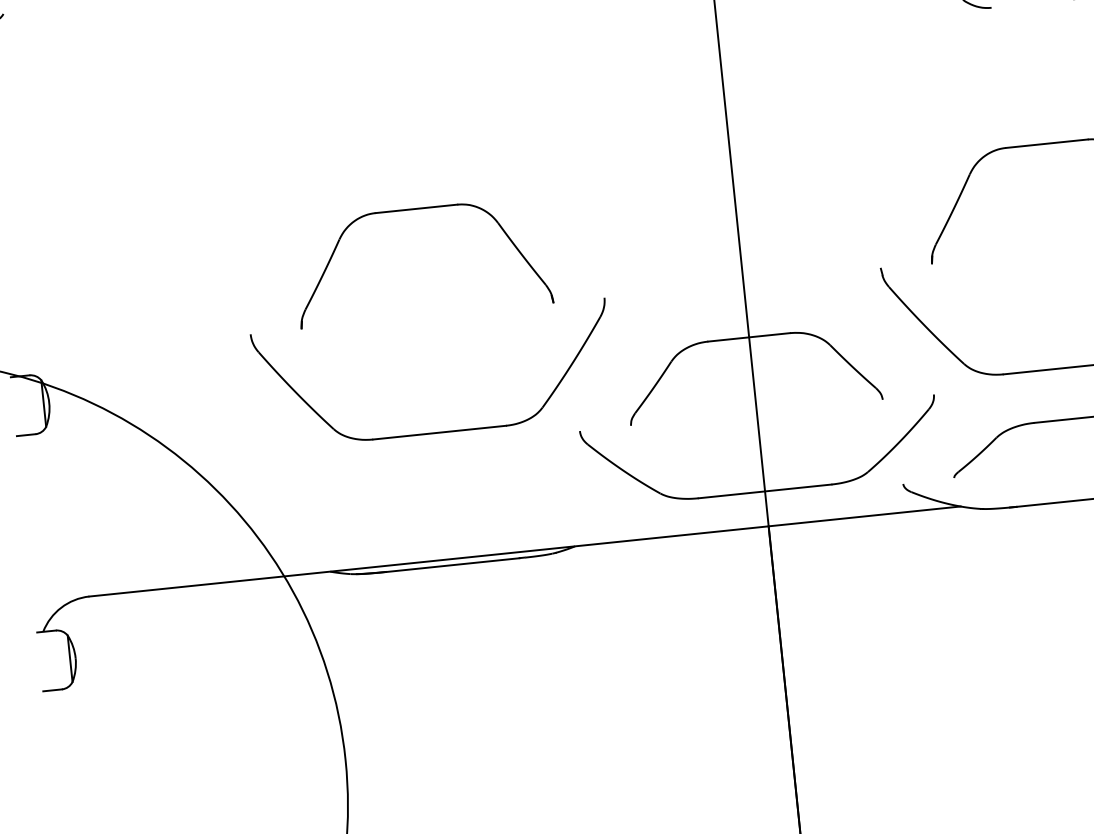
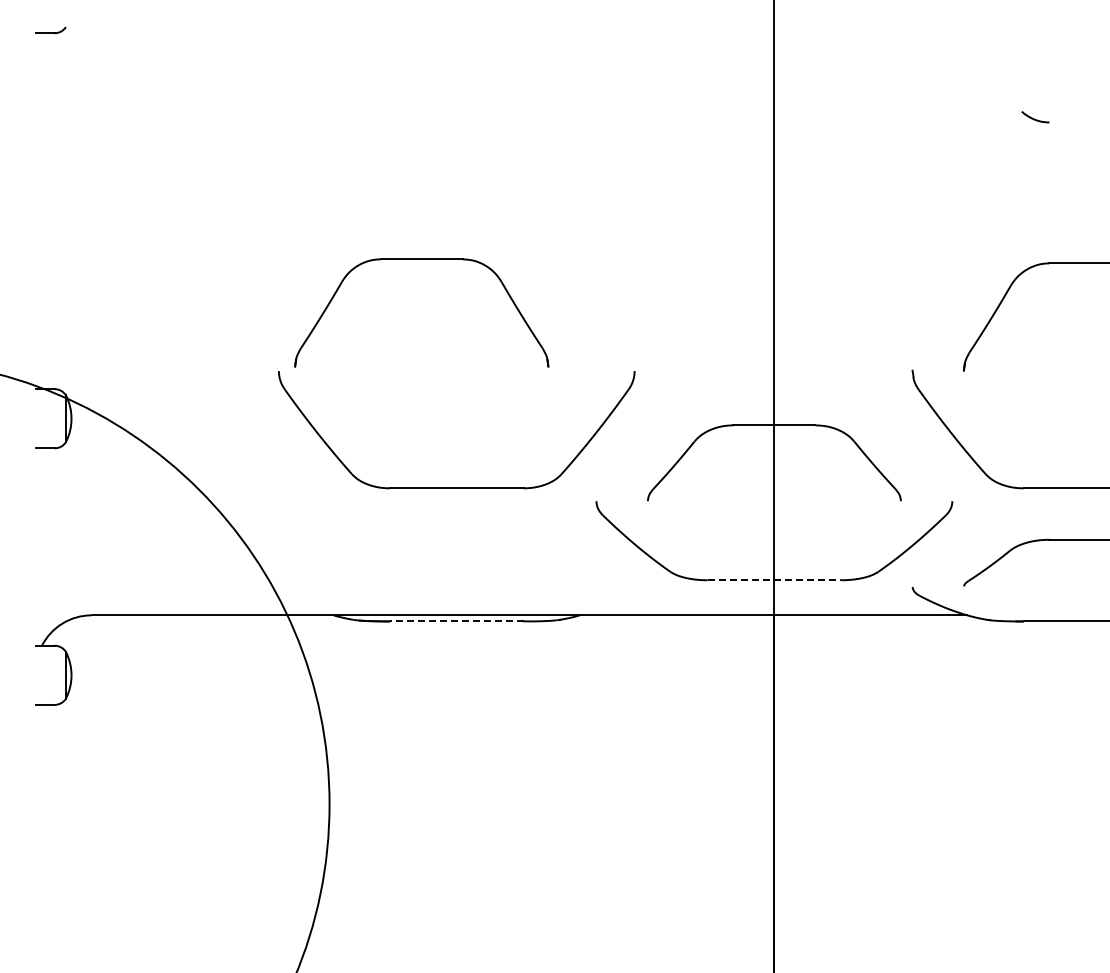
part: (416, 209) -> (421, 259), moved
line: (765, 491) -> (774, 580), solid -> dashed
line: (453, 565) -> (456, 621), solid -> dashed

